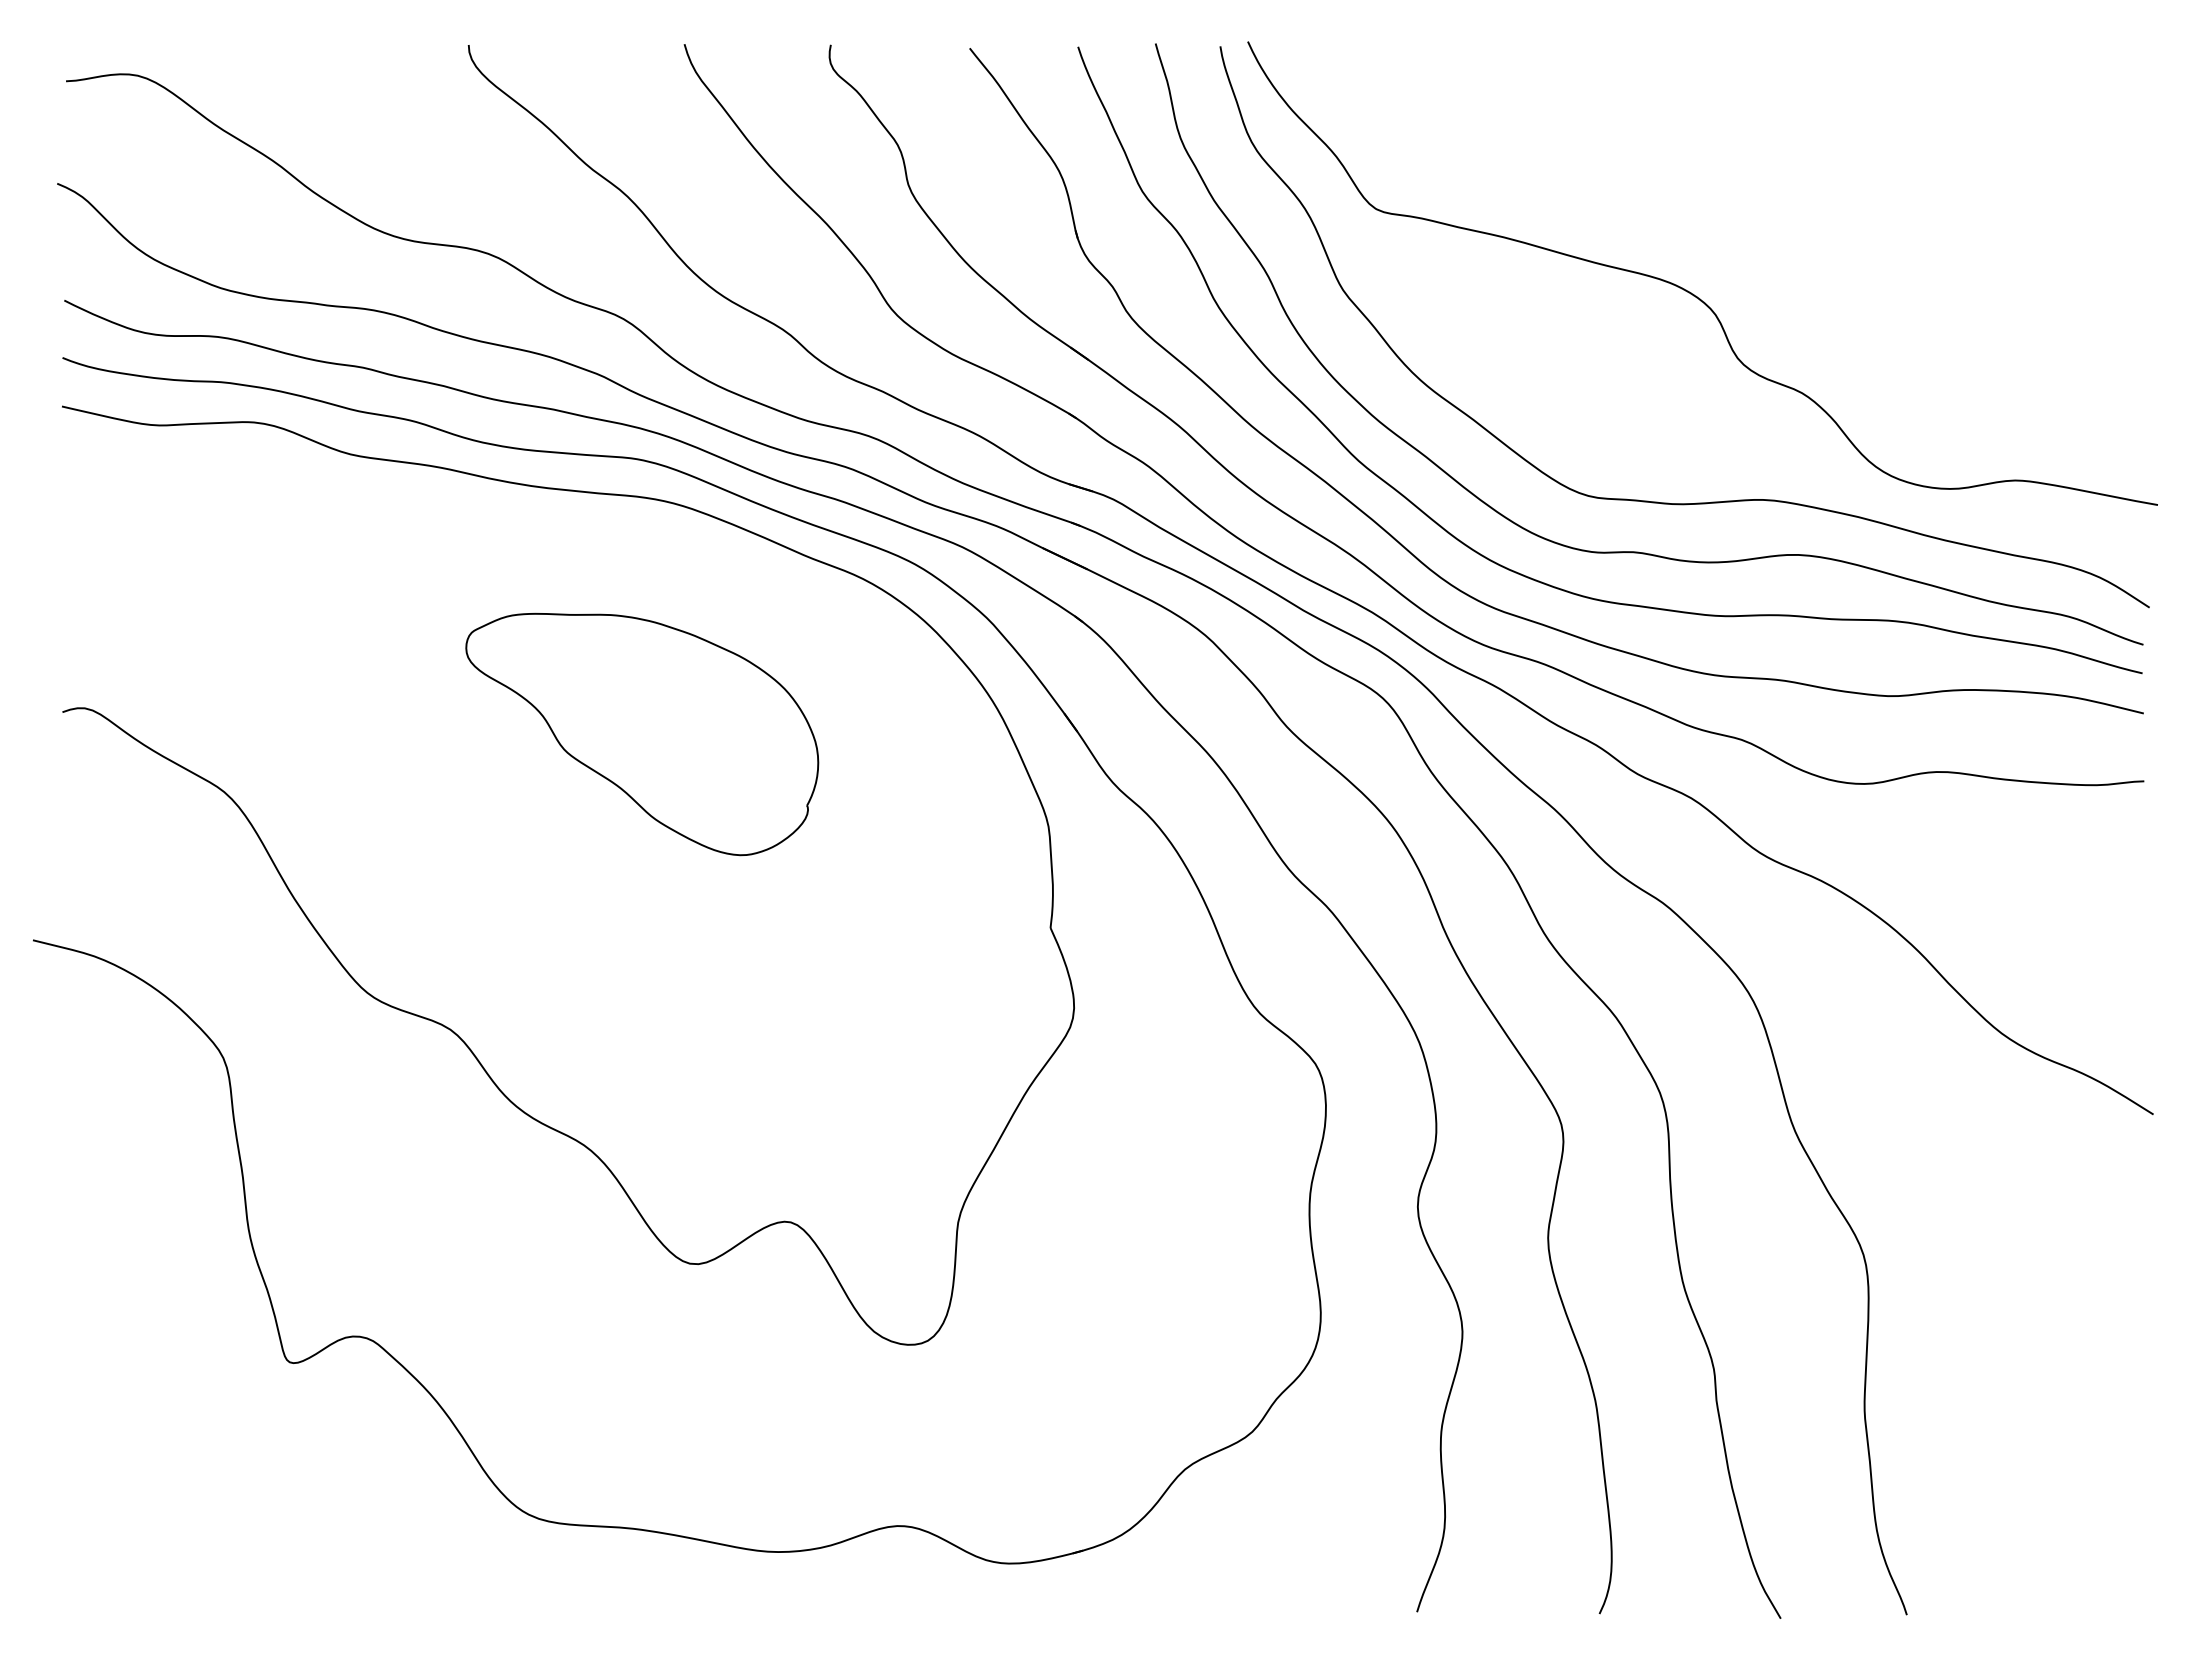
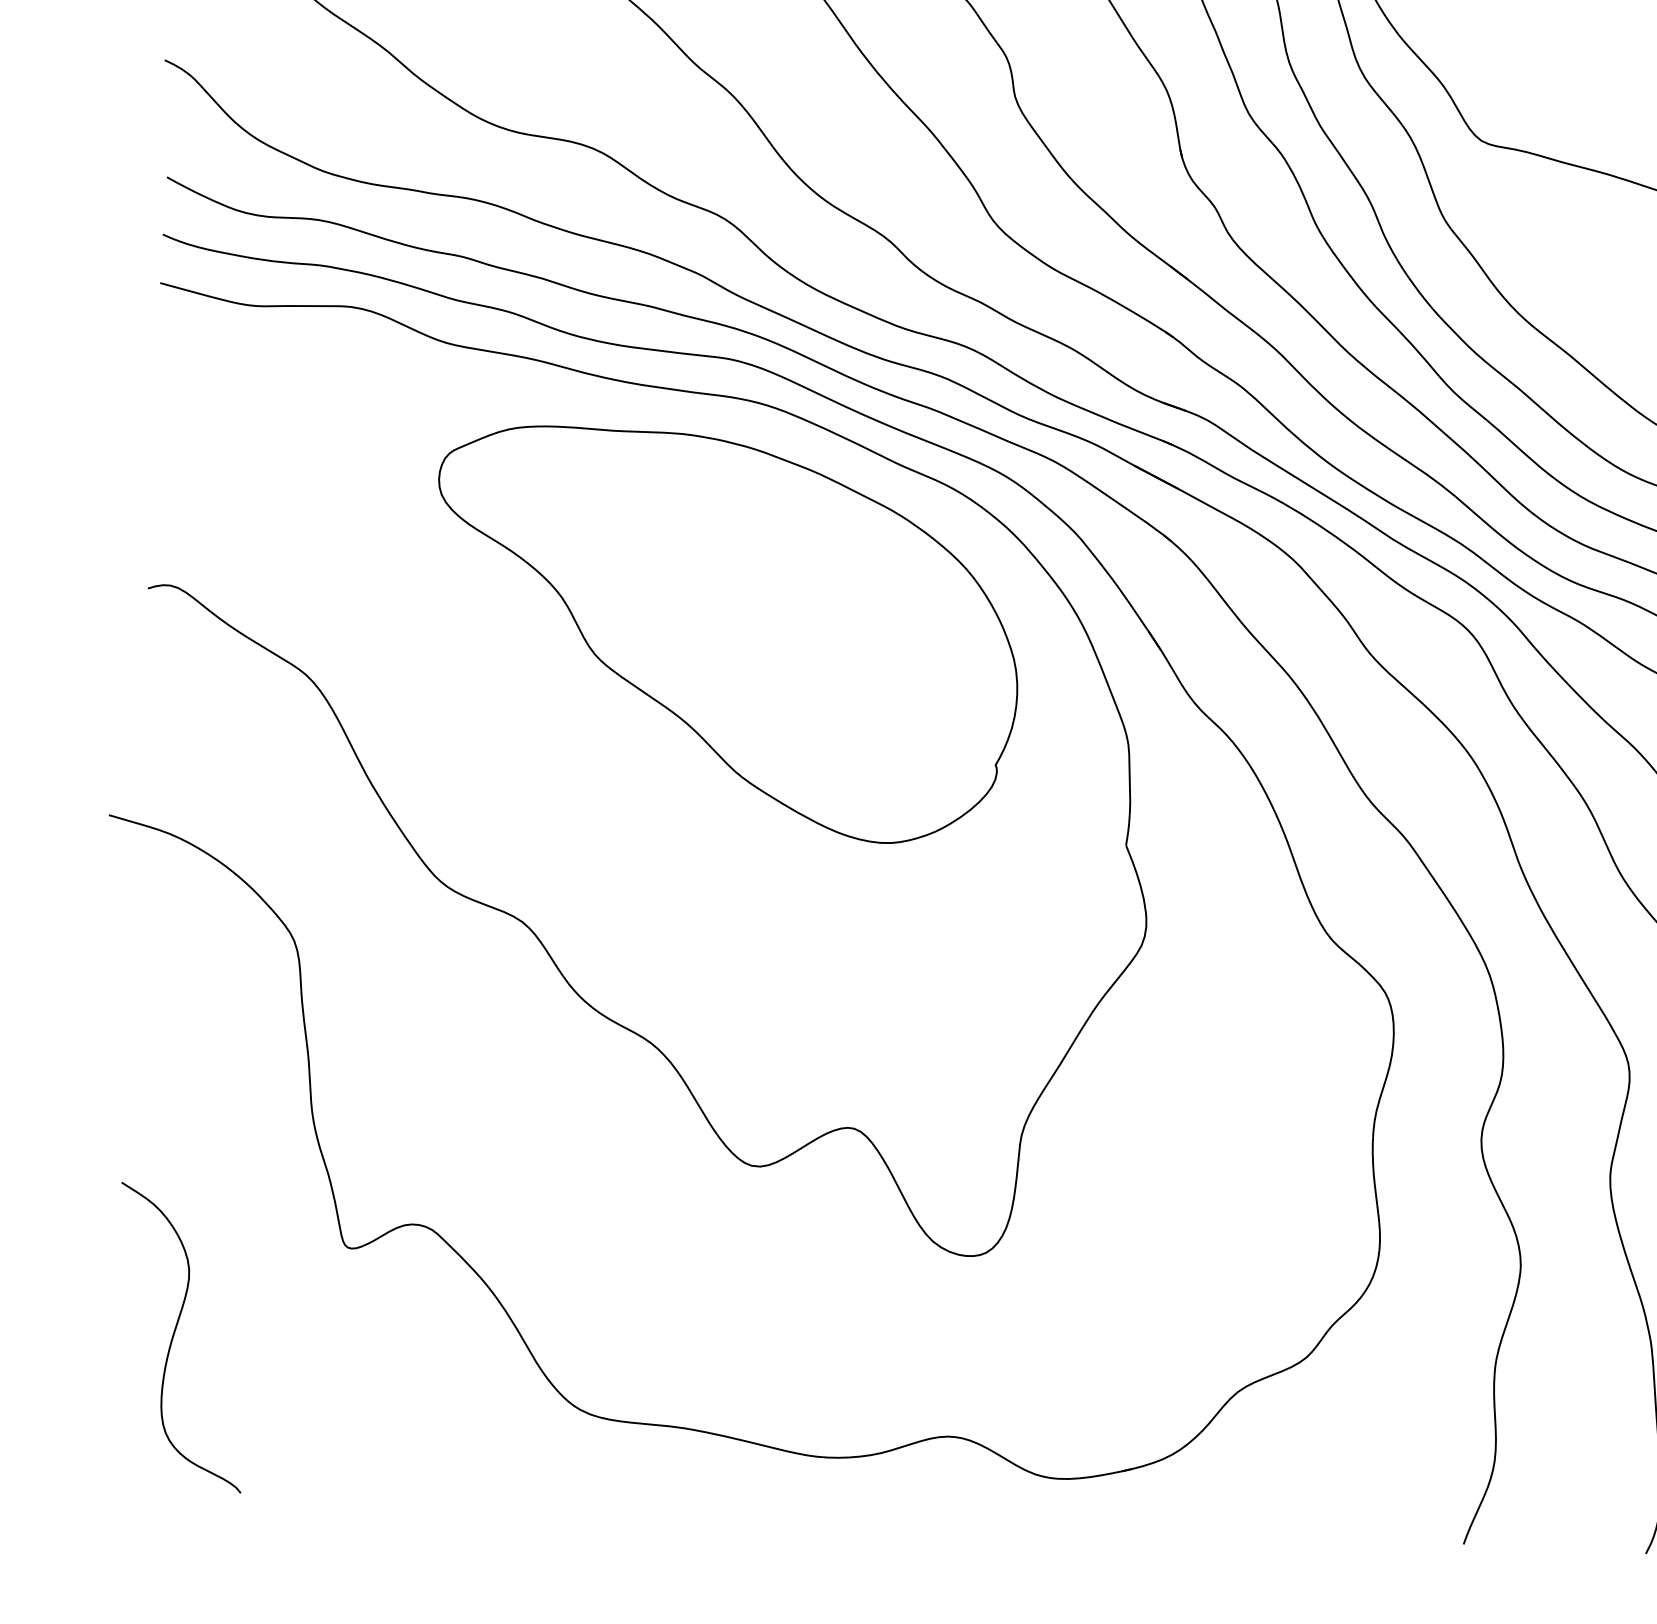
part: (642, 734) -> (726, 635), size x1.67
curve: (120, 1457) -> (174, 1335), added

